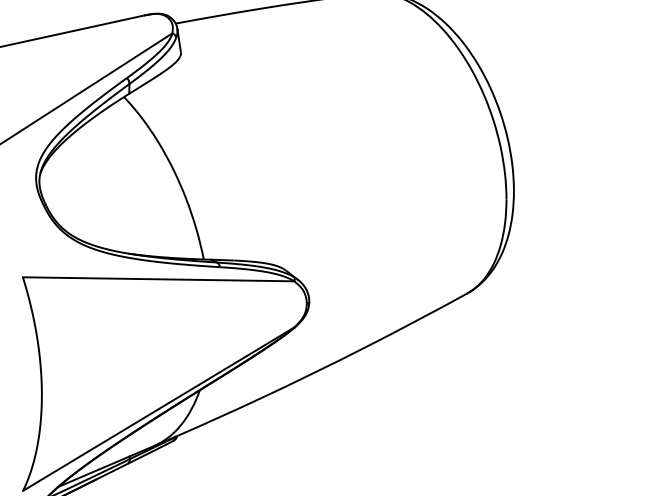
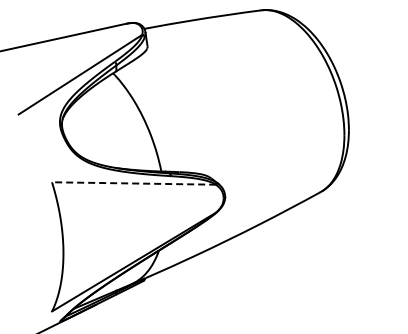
line: (157, 279) -> (133, 183), solid -> dashed

